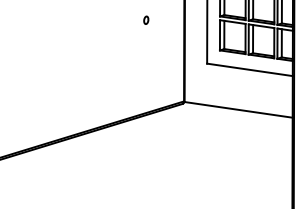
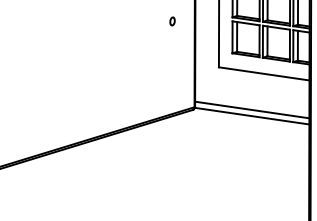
part: (146, 19) -> (172, 20), moved
line: (238, 103) -> (252, 109), added

